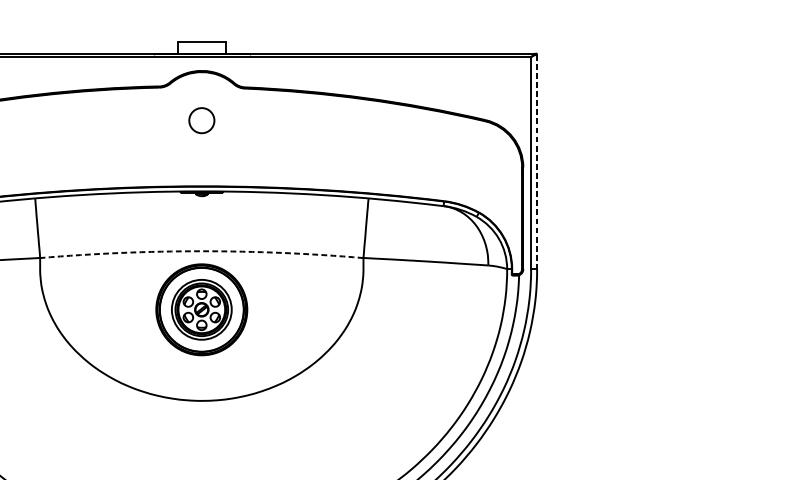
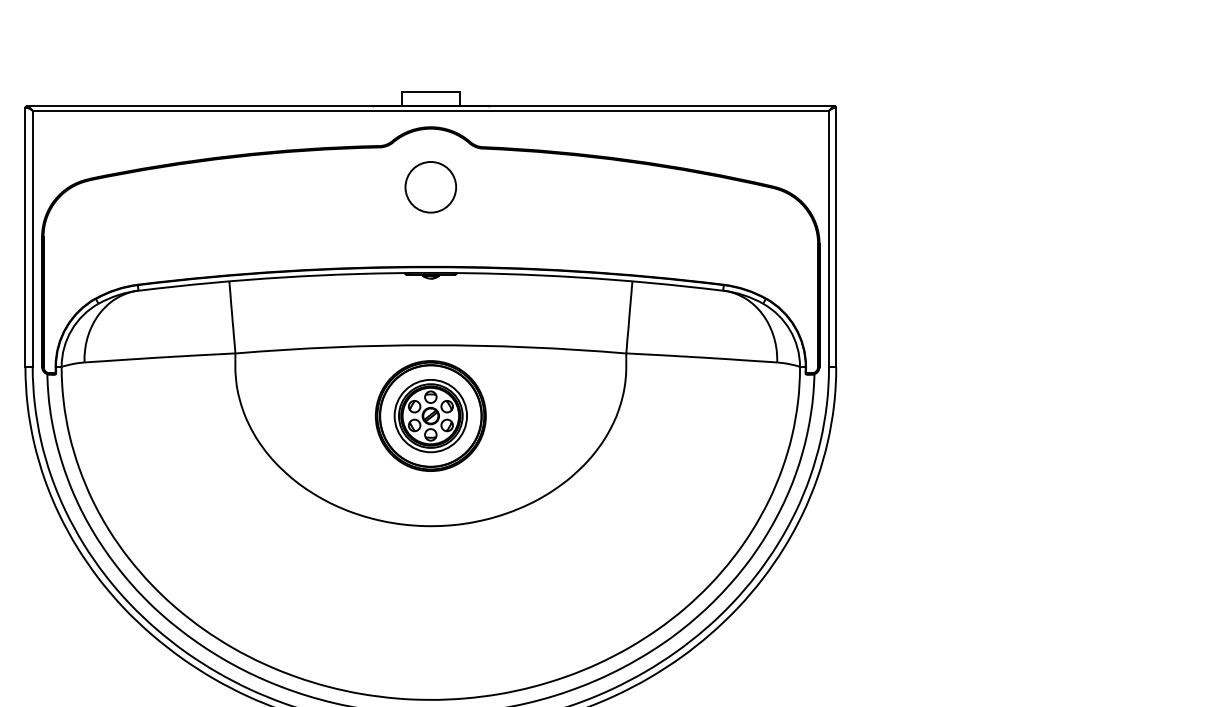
circle: (201, 120) -> (430, 187), size x1.67
line: (537, 162) -> (836, 237), dashed -> solid
arc: (201, 251) -> (430, 345), dashed -> solid

